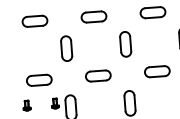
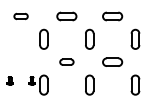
part: (34, 21) -> (20, 16), size x0.7
part: (97, 75) -> (66, 61), size x0.7
part: (38, 79) -> (20, 61), removed

